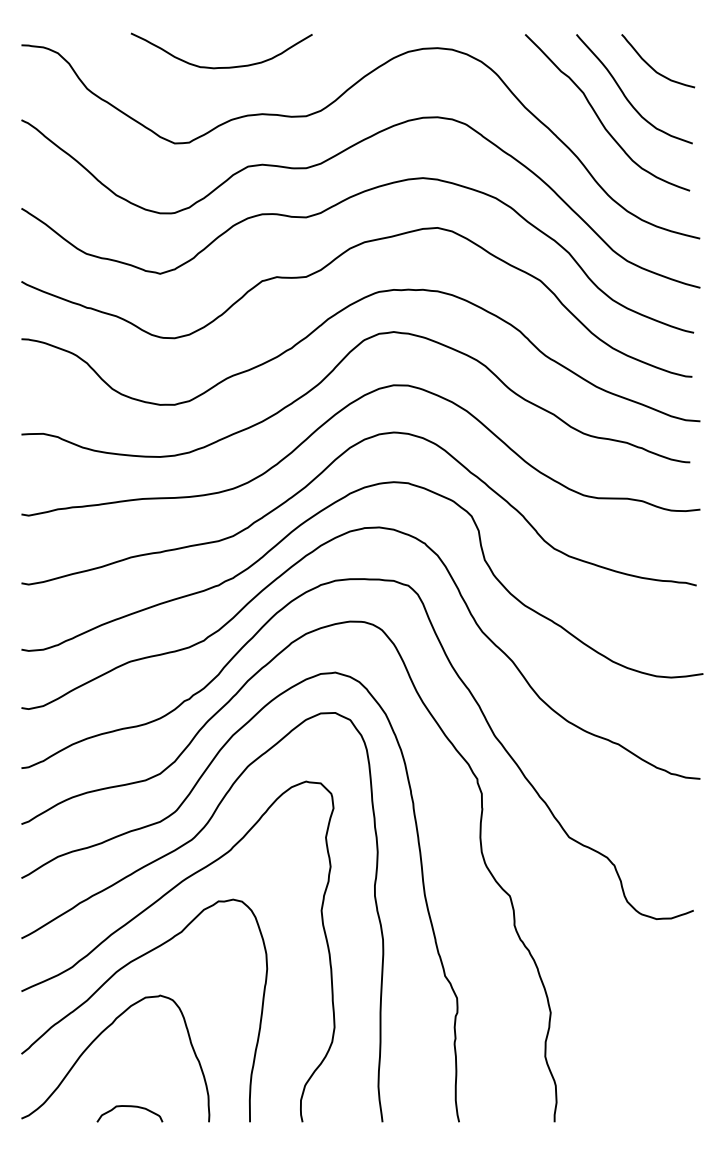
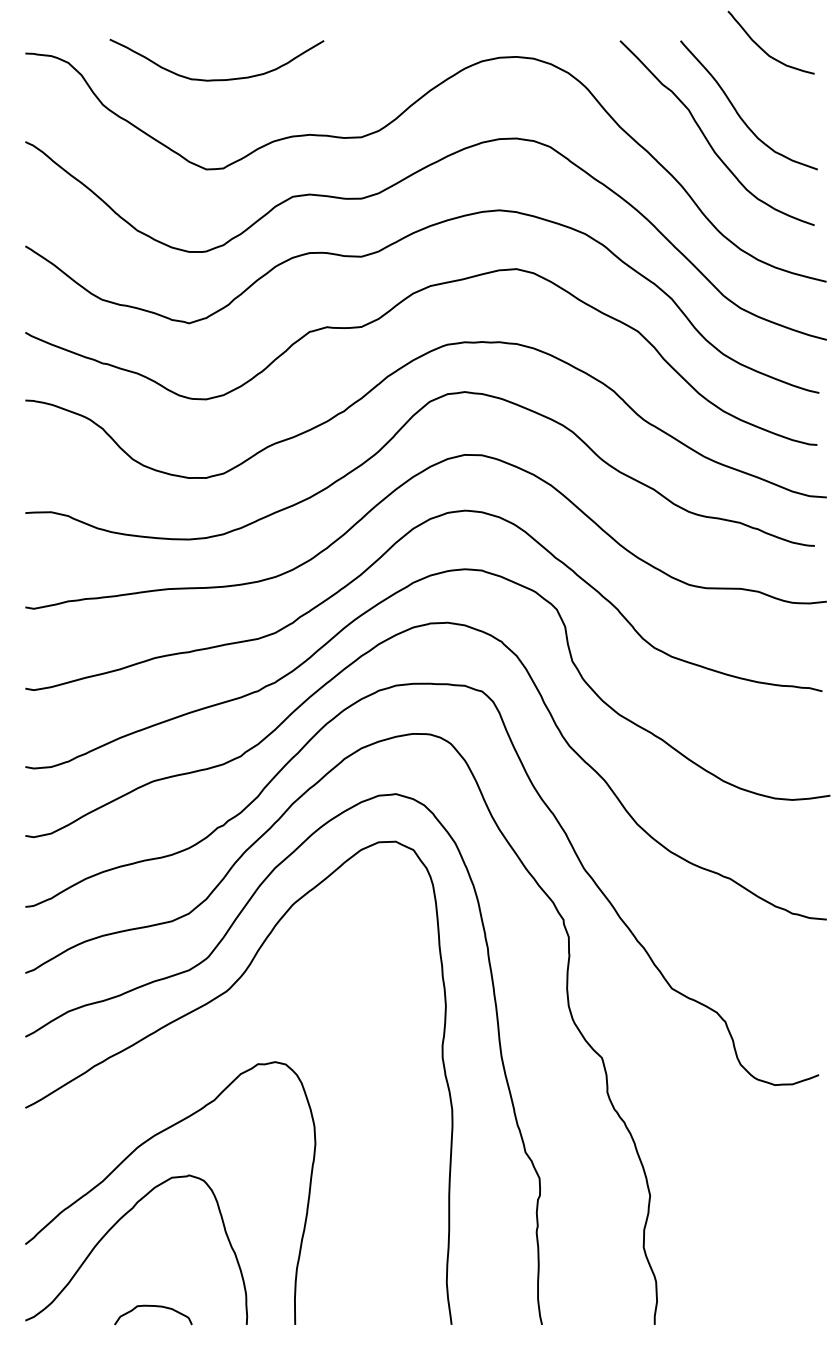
curve: (226, 66) -> (222, 78), moved
curve: (652, 67) -> (764, 50), moved
curve: (146, 910) -> (172, 1074), removed

